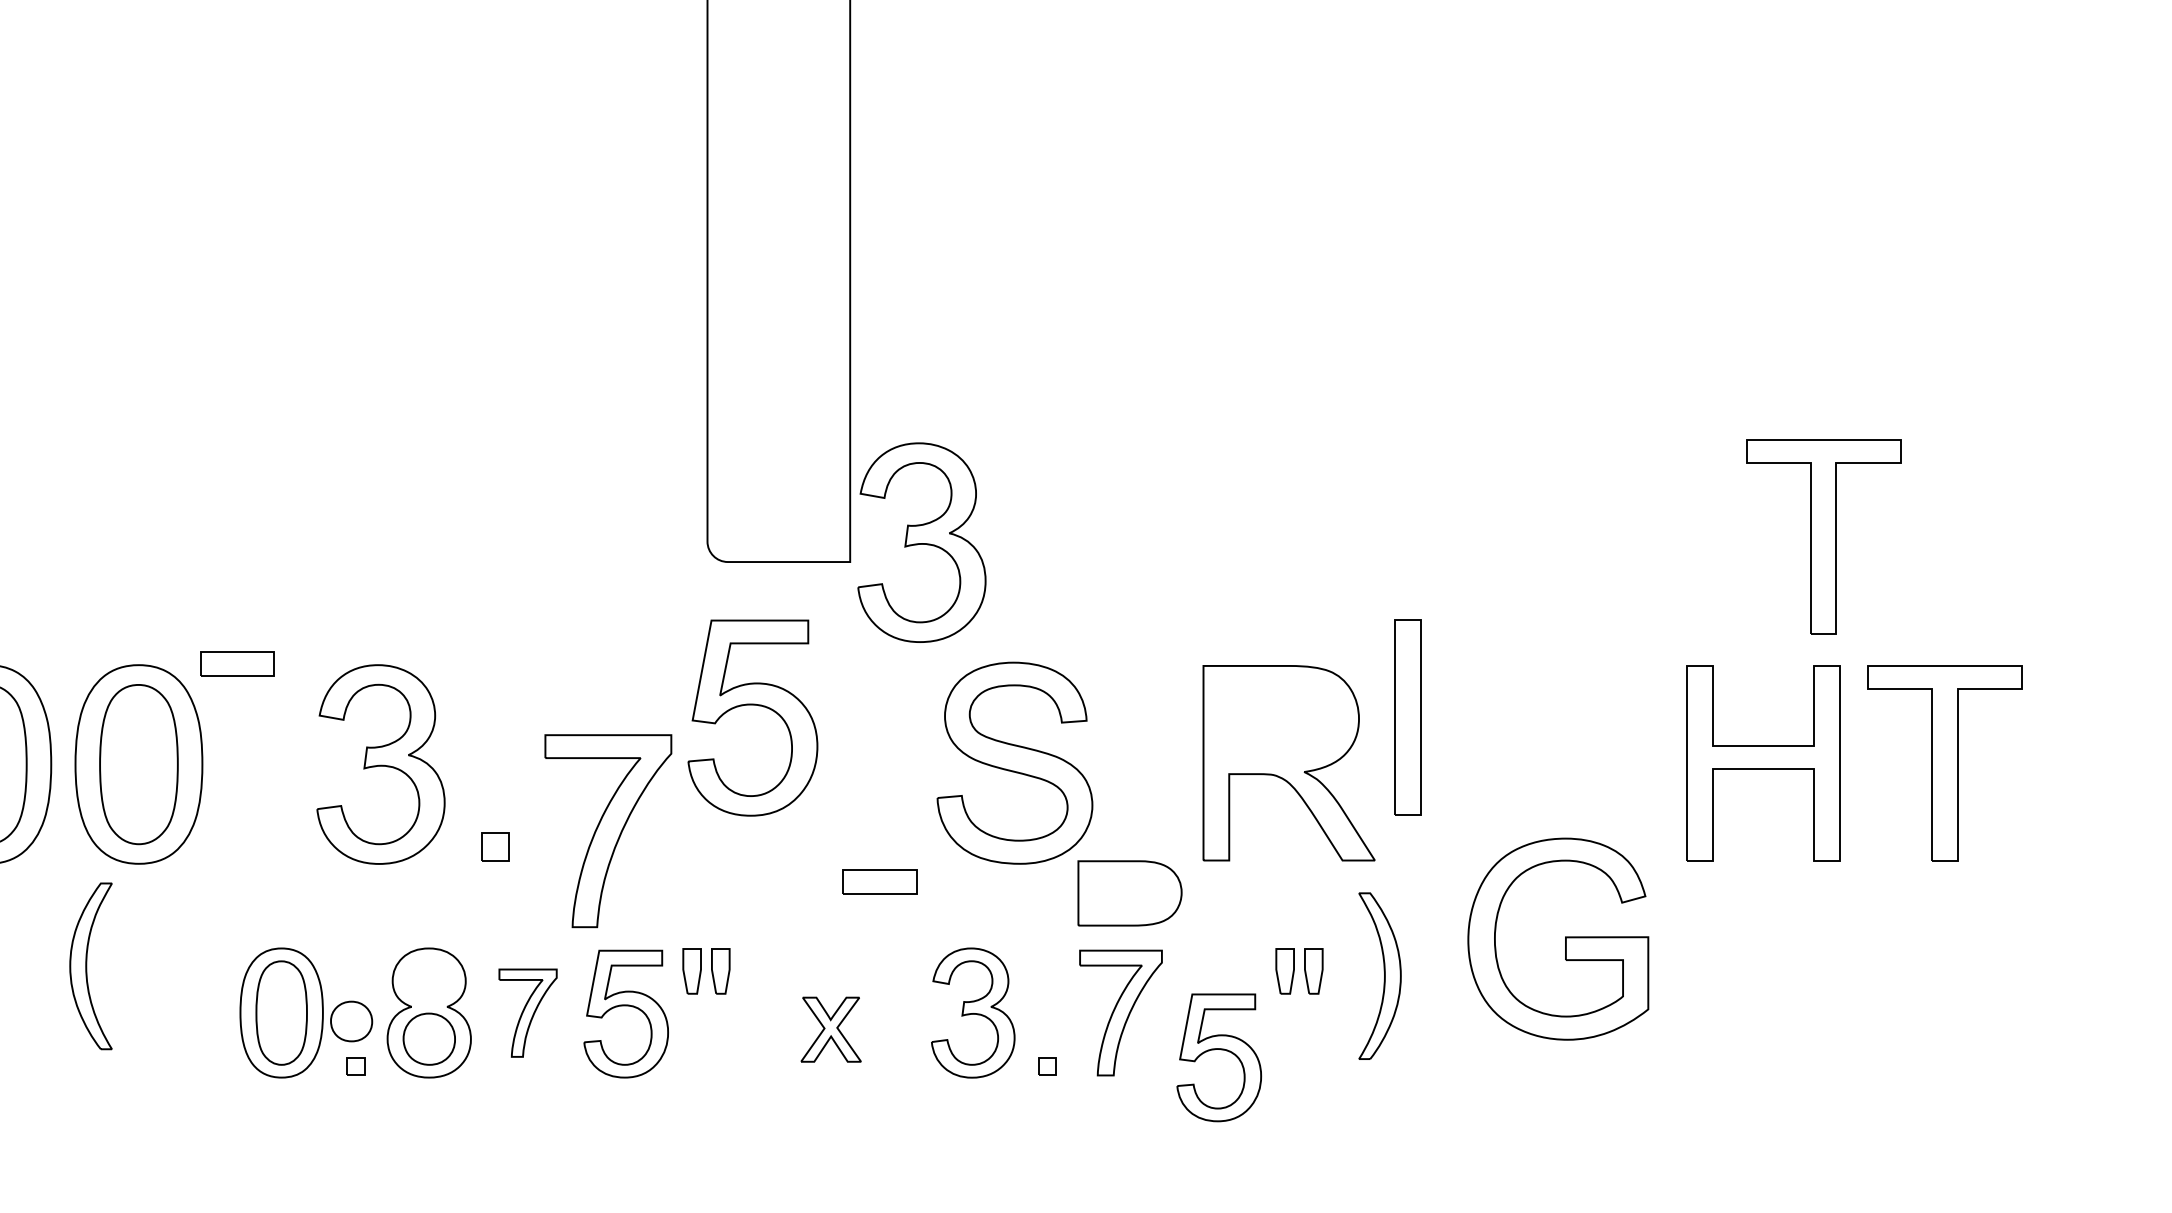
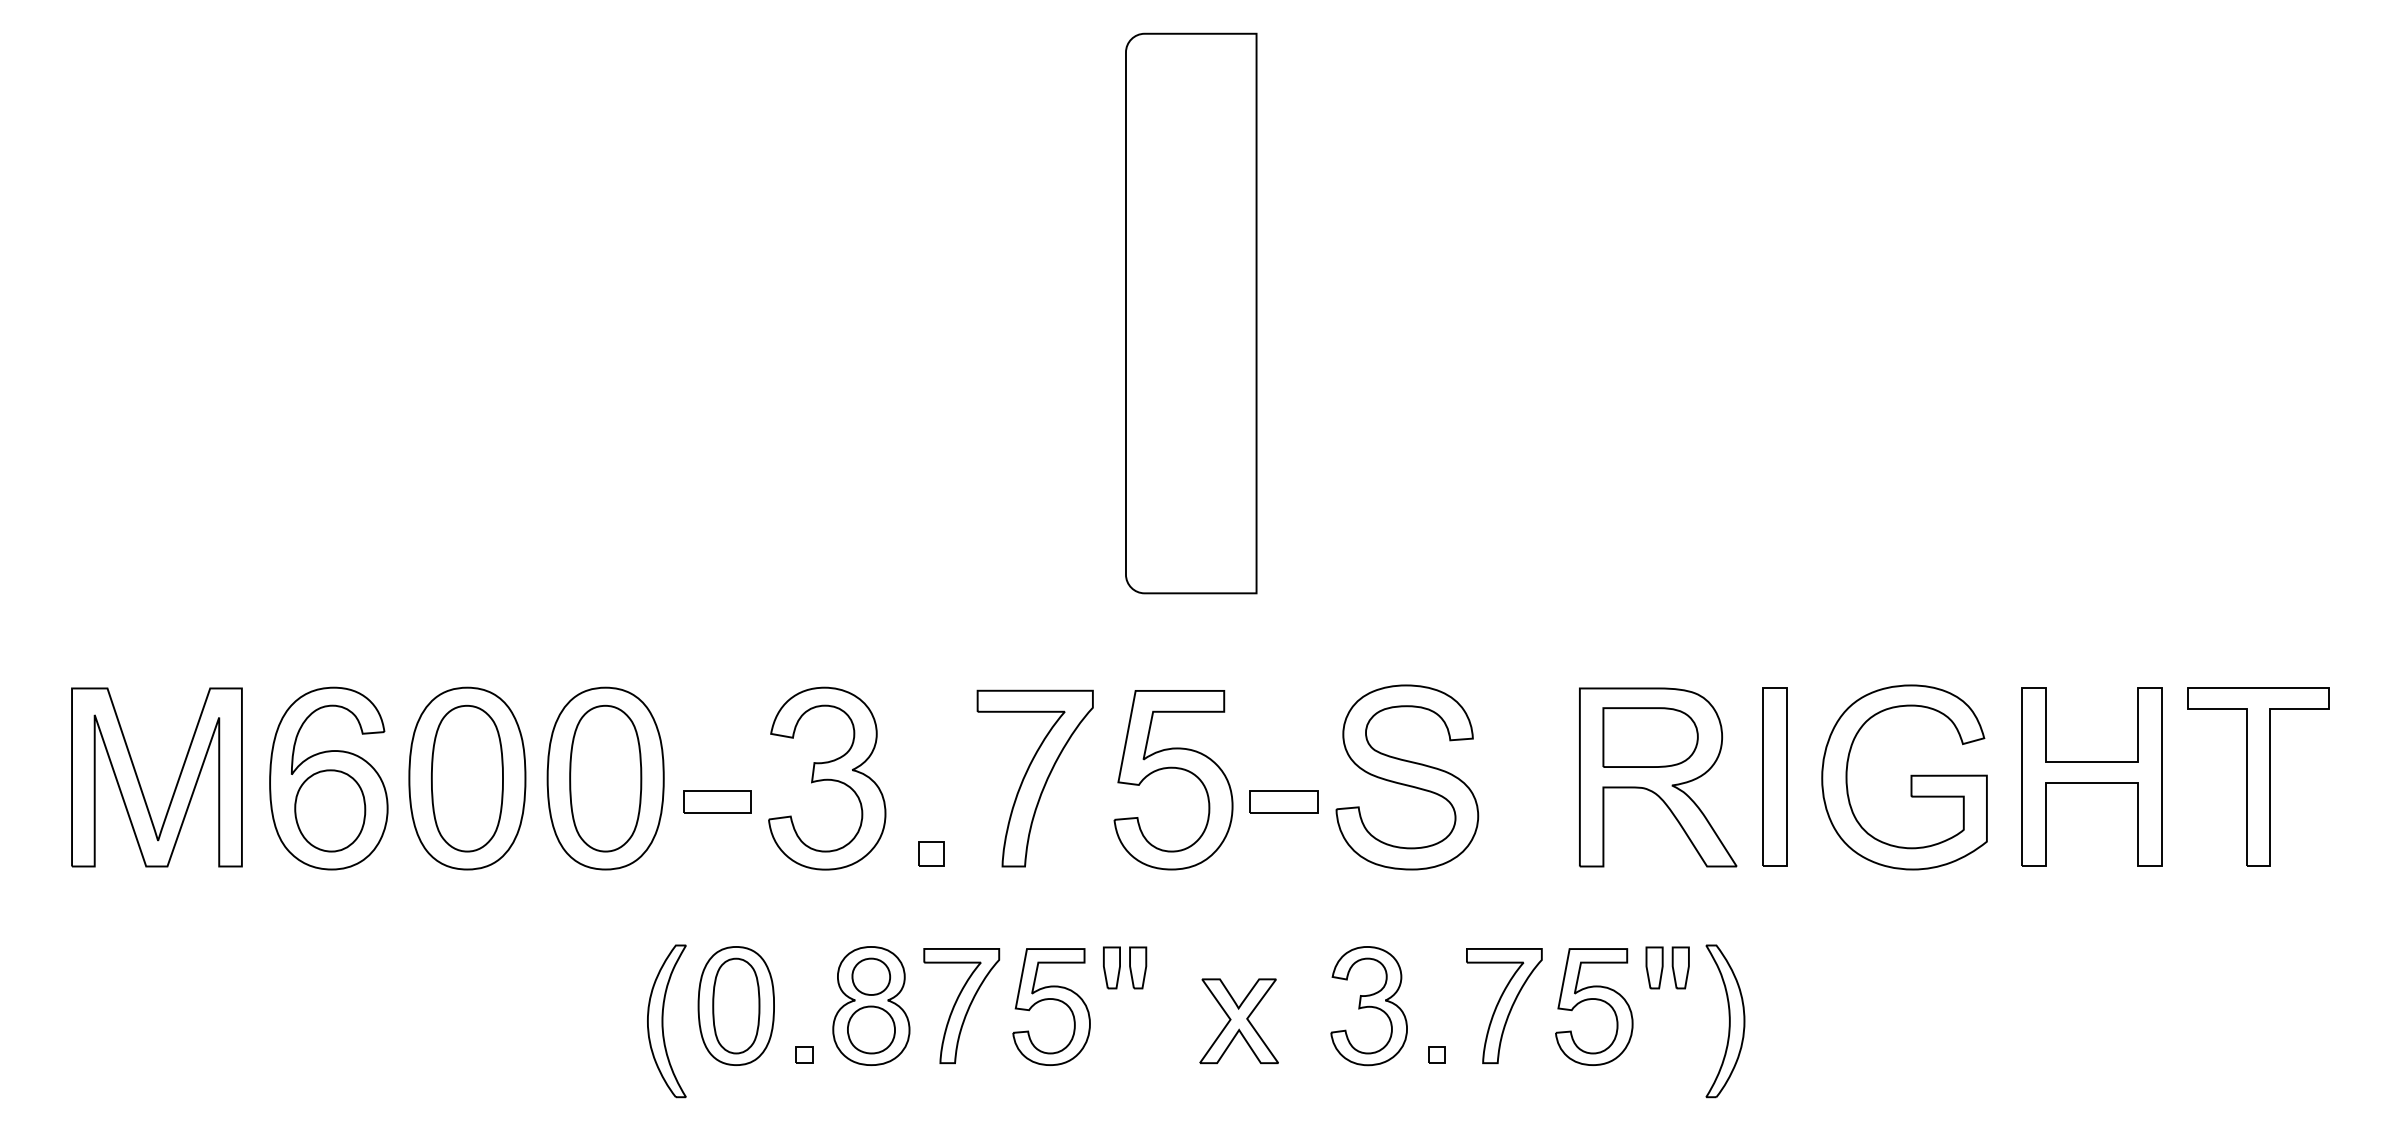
part: (1823, 535) -> (2147, 569), removed
part: (922, 542) -> (1322, 575), removed
part: (238, 663) -> (717, 801), moved
part: (757, 706) -> (1177, 769), moved
part: (1407, 716) -> (1774, 776), moved
part: (607, 831) -> (1034, 778), moved
part: (879, 881) -> (1283, 801), moved
part: (1129, 893) -> (1650, 737), moved
part: (1558, 939) -> (1904, 777), moved
part: (90, 966) -> (666, 1021), moved
part: (1380, 976) -> (1725, 1021), moved
part: (527, 1013) -> (961, 1006), size x1.43
part: (351, 1021) -> (871, 976), moved
part: (830, 1029) -> (1238, 1021), size x1.43
part: (1221, 1050) -> (1596, 1000), moved

